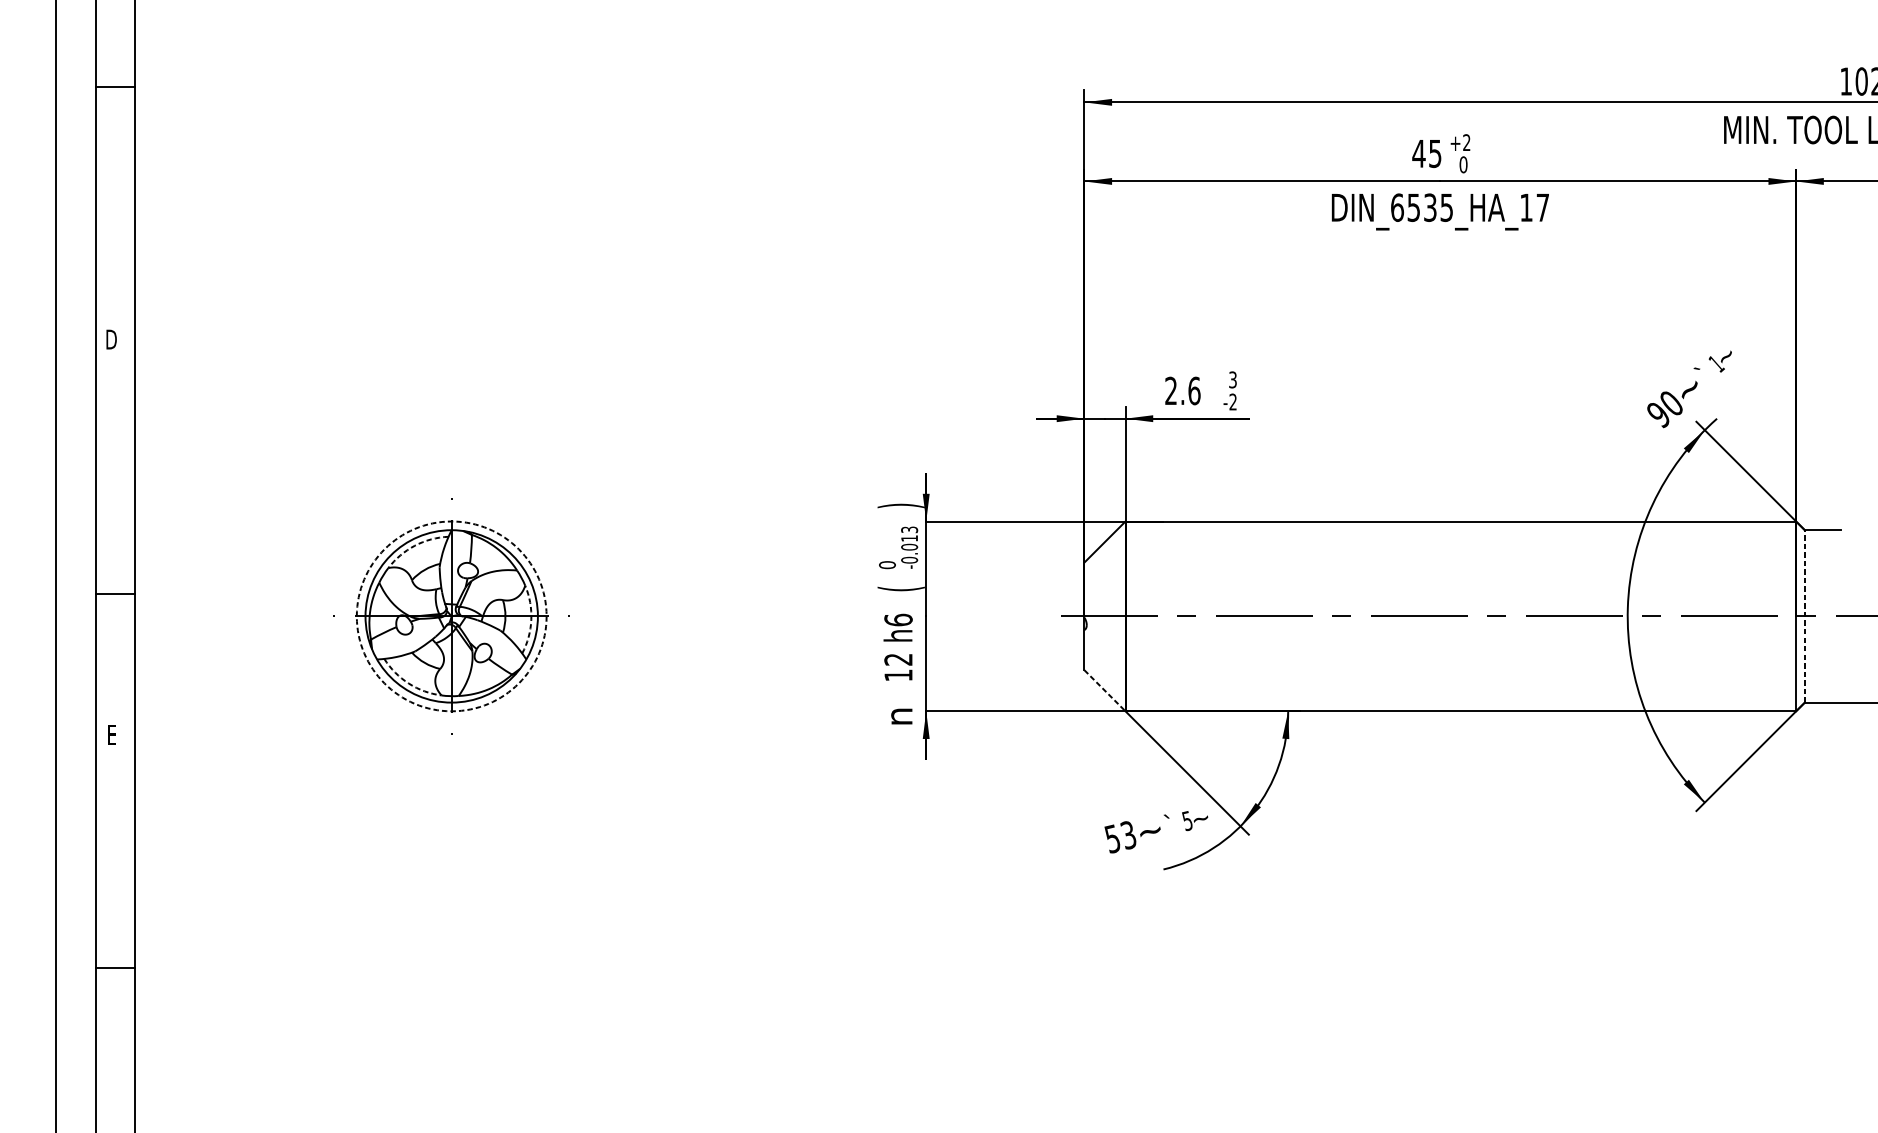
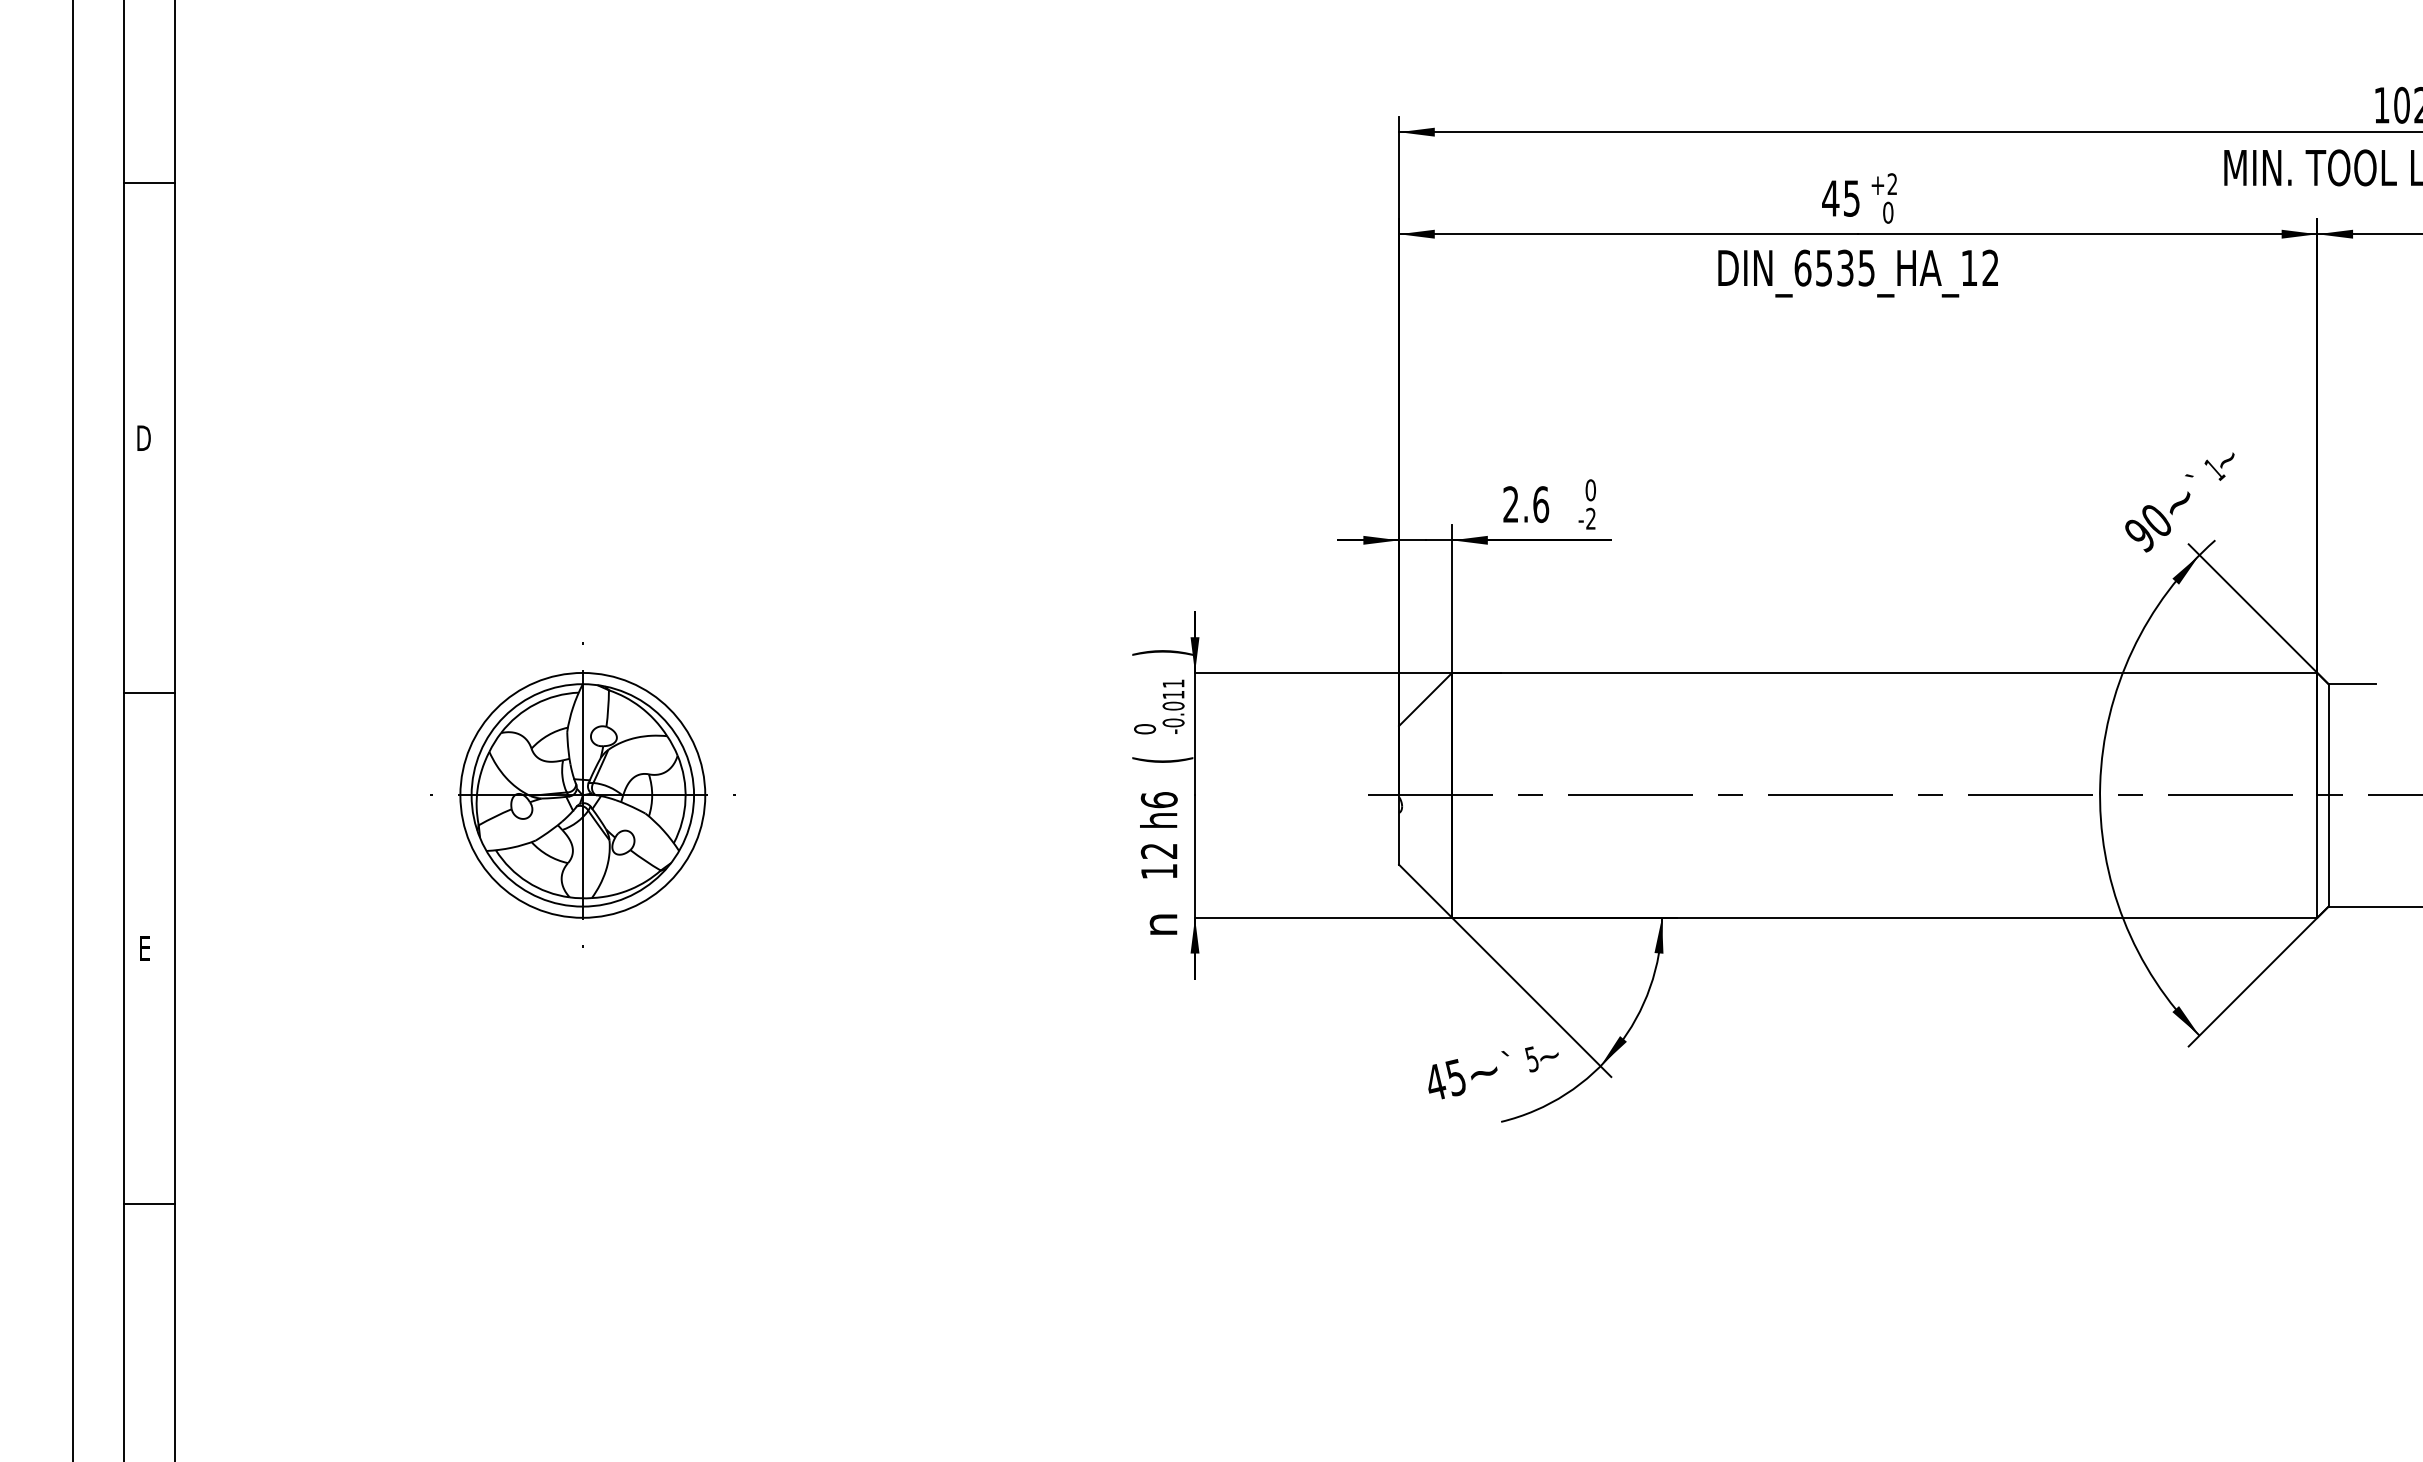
line: (115, 87) -> (148, 183), moved
text: (1542, 207) -> (1990, 267), DIN_6535_HA_17 -> DIN_6535_HA_12
text: (1232, 380) -> (1590, 490), 3 -> 0
text: (909, 529) -> (1173, 683), -0.013 -> -0.011
arc: (415, 545) -> (535, 704), dashed -> solid
line: (115, 594) -> (148, 693), moved
circle: (451, 615) -> (582, 794), dashed -> solid
line: (1804, 615) -> (2328, 794), dashed -> solid
arc: (531, 619) -> (685, 799), dashed -> solid
arc: (408, 683) -> (527, 882), dashed -> solid
line: (1104, 690) -> (1425, 891), dashed -> solid
text: (1120, 837) -> (1445, 1080), 53 -> 45
line: (115, 968) -> (148, 1203), moved

